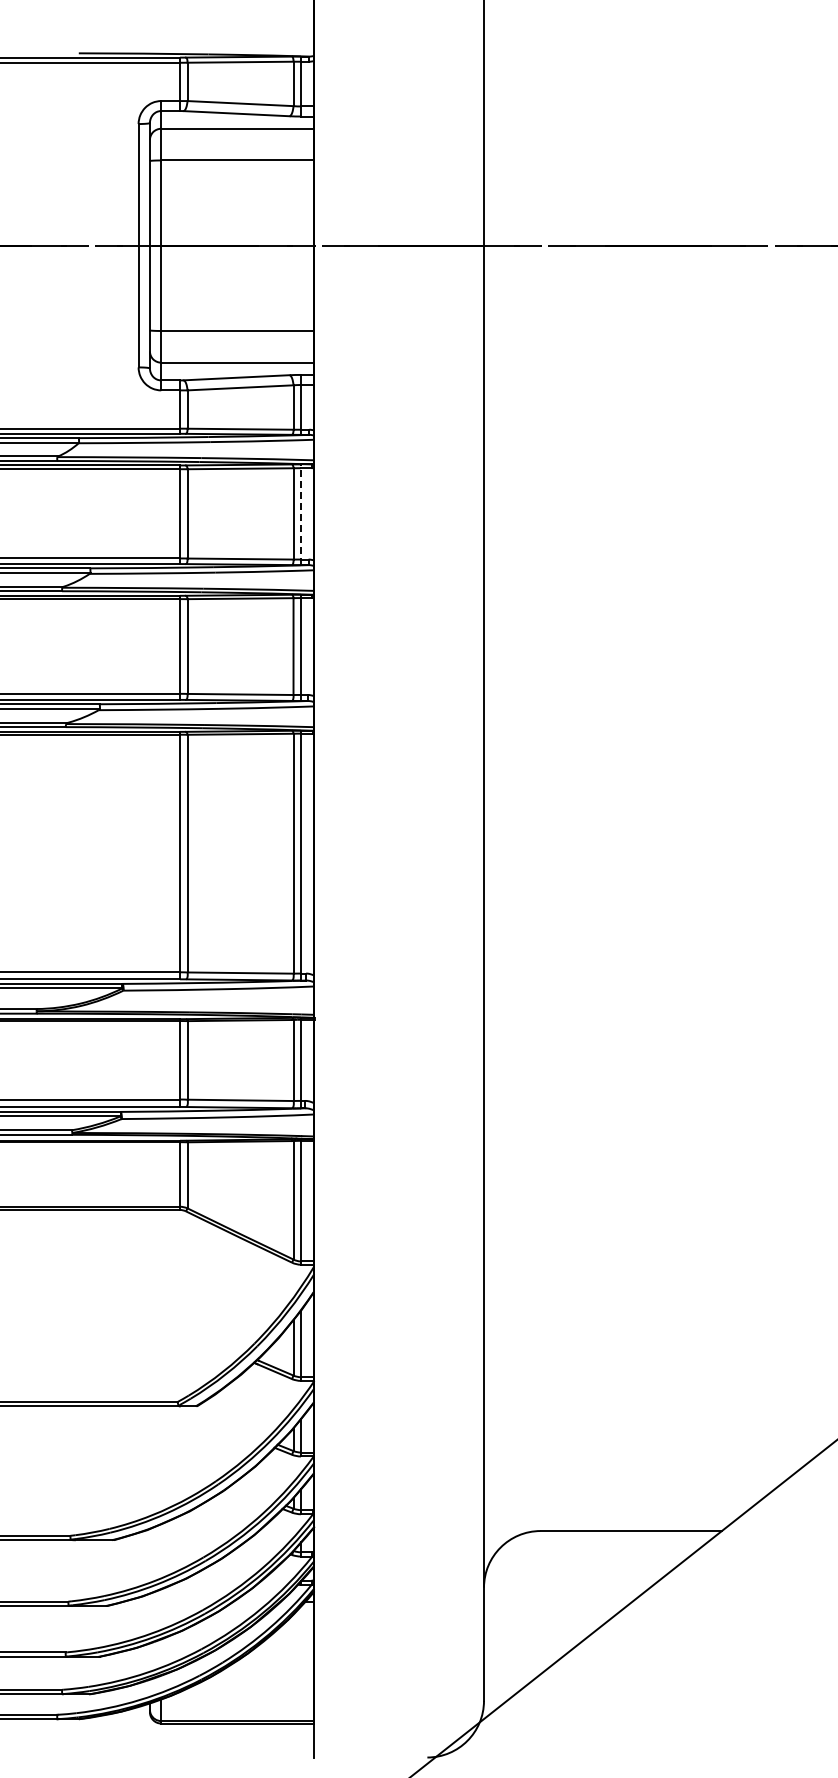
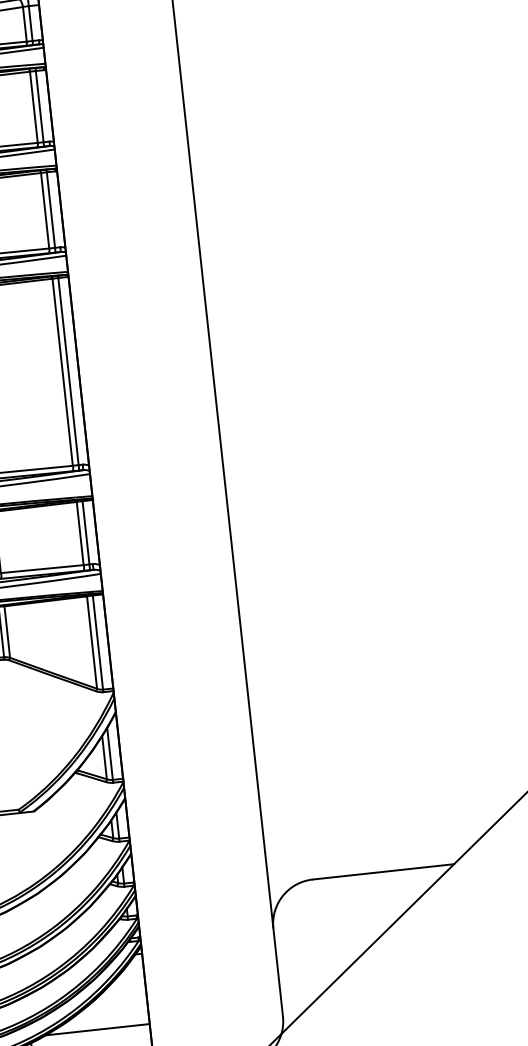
line: (301, 514) -> (40, 107), dashed -> solid
line: (246, 1691) -> (96, 1029), added

